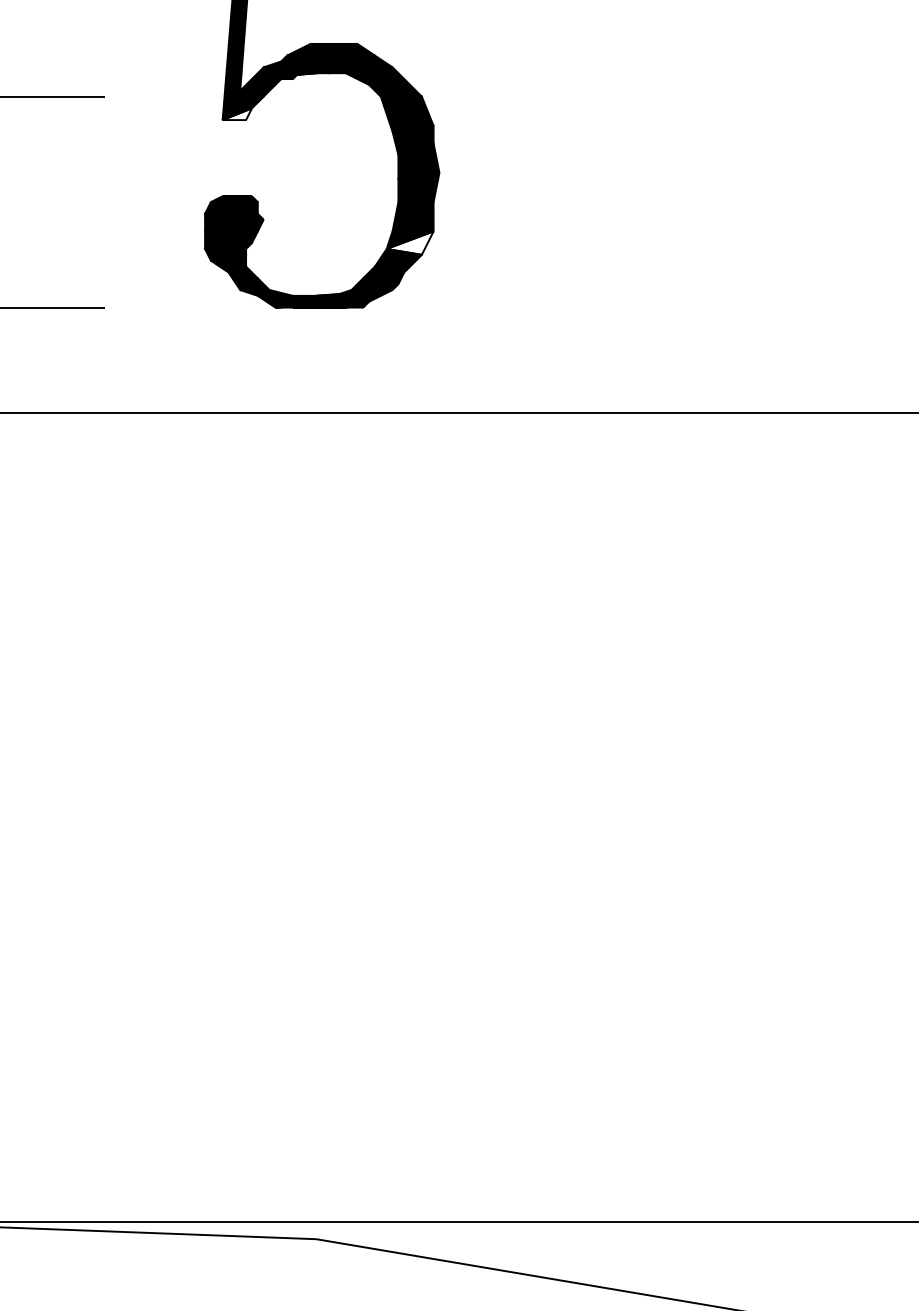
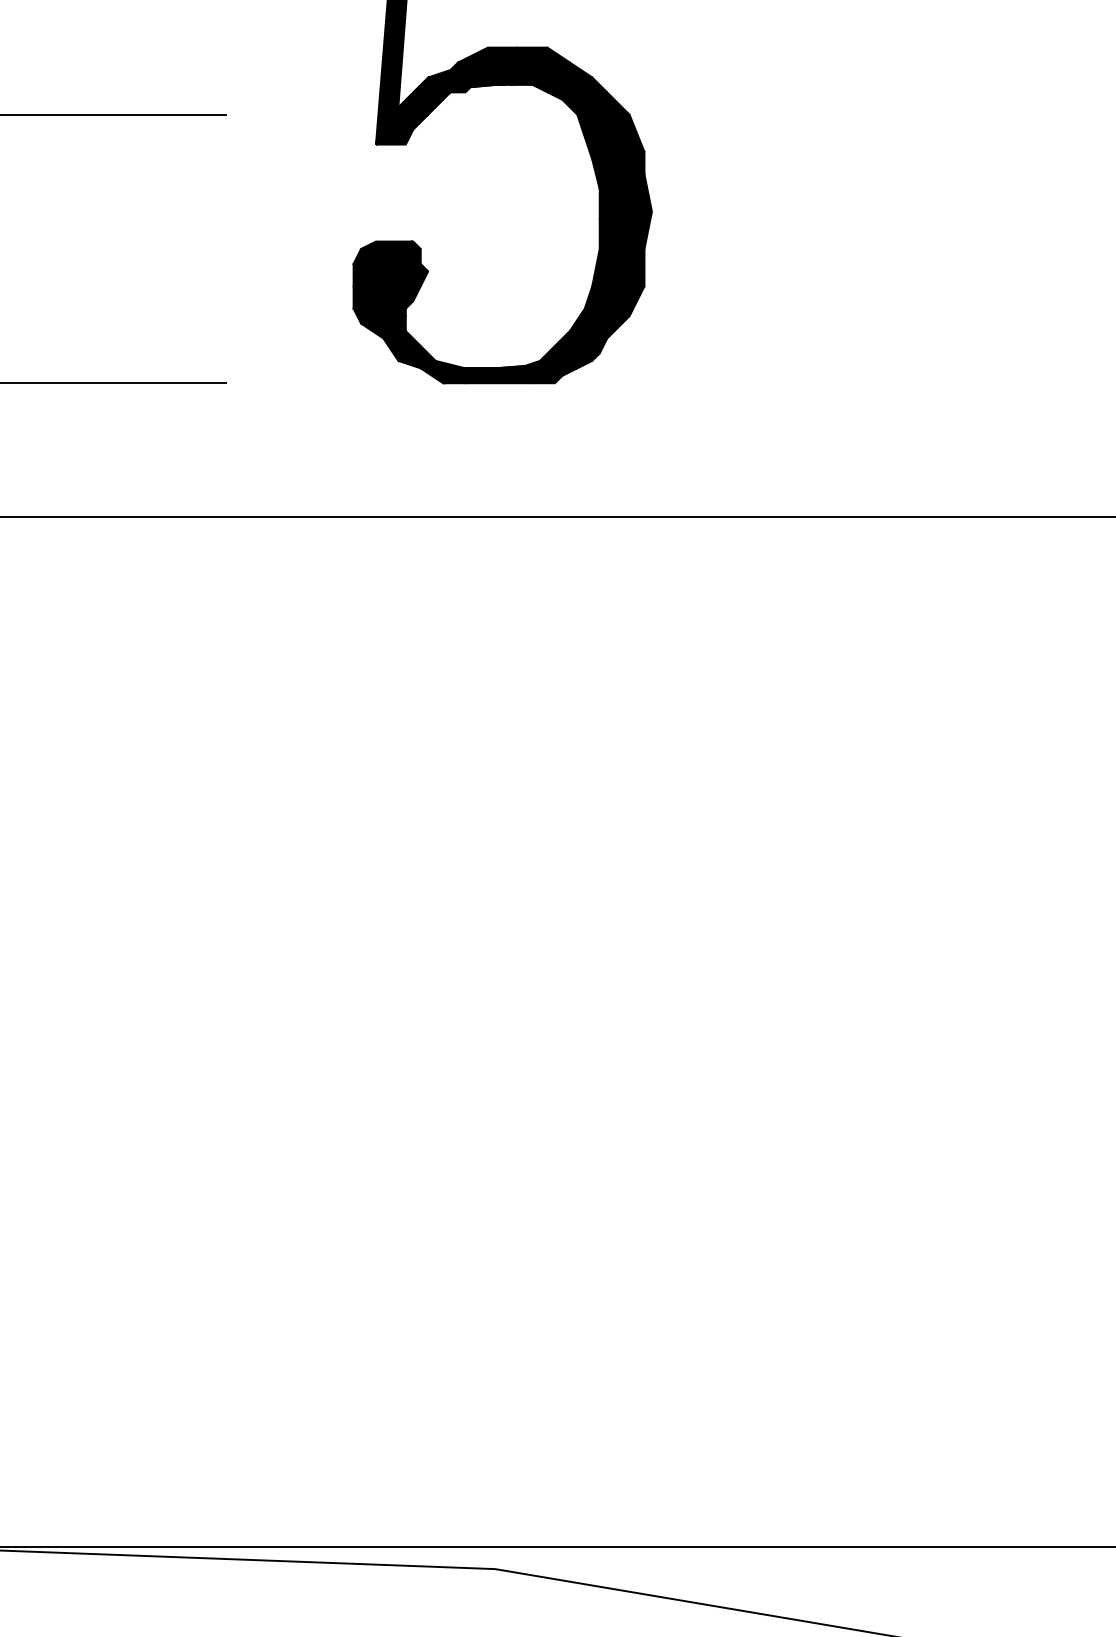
fill: (236, 114) -> (393, 137), added
fill: (409, 242) -> (613, 300), added

